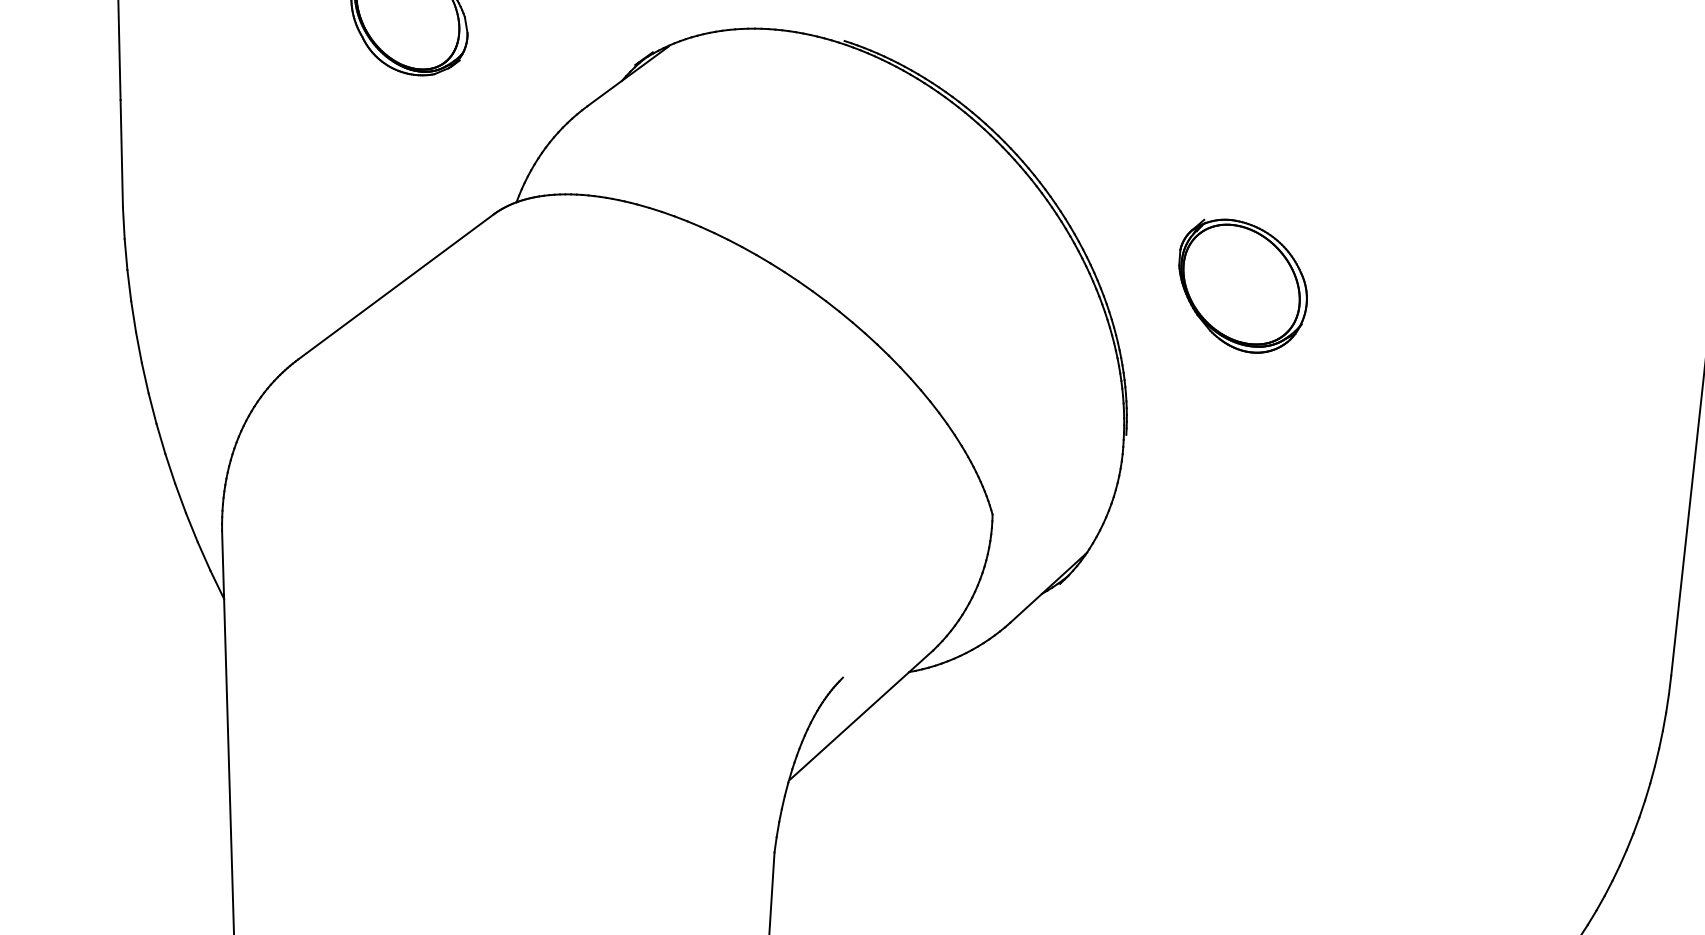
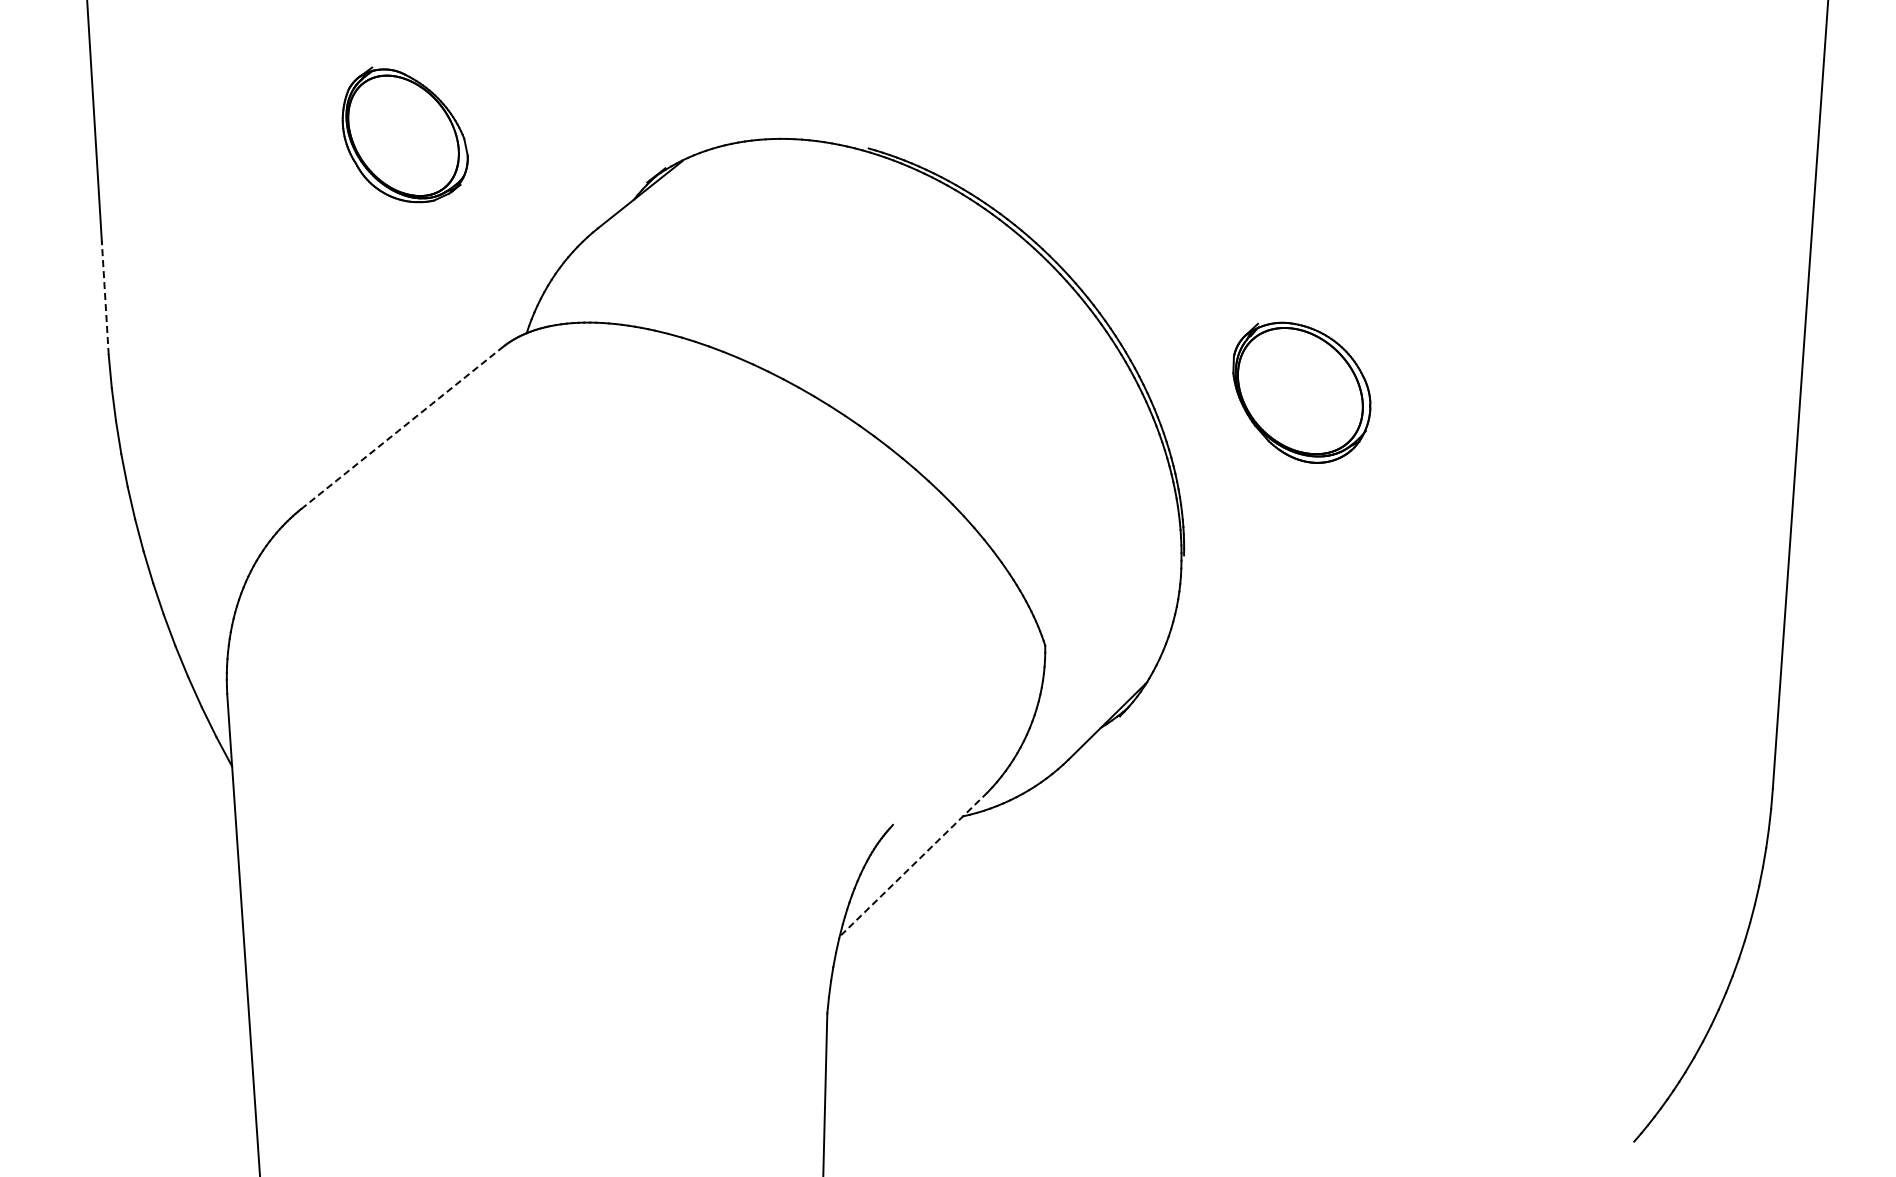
line: (122, 153) -> (105, 297), solid -> dashed
line: (396, 287) -> (402, 428), solid -> dashed
line: (861, 715) -> (914, 864), solid -> dashed

